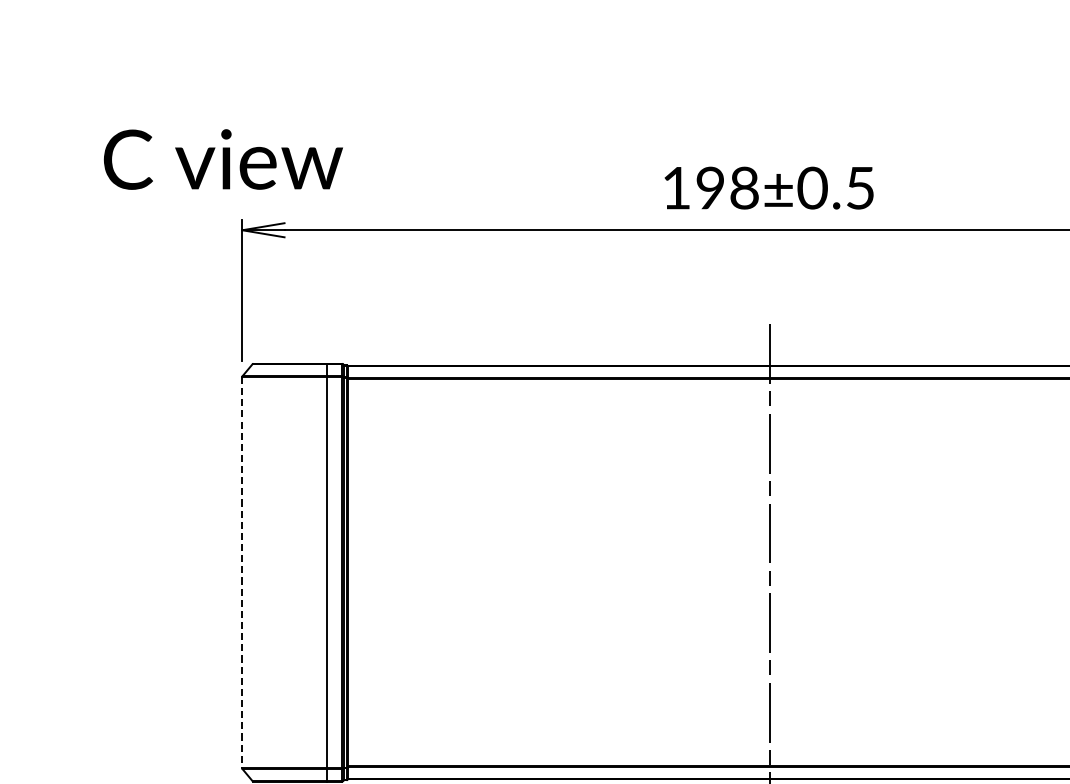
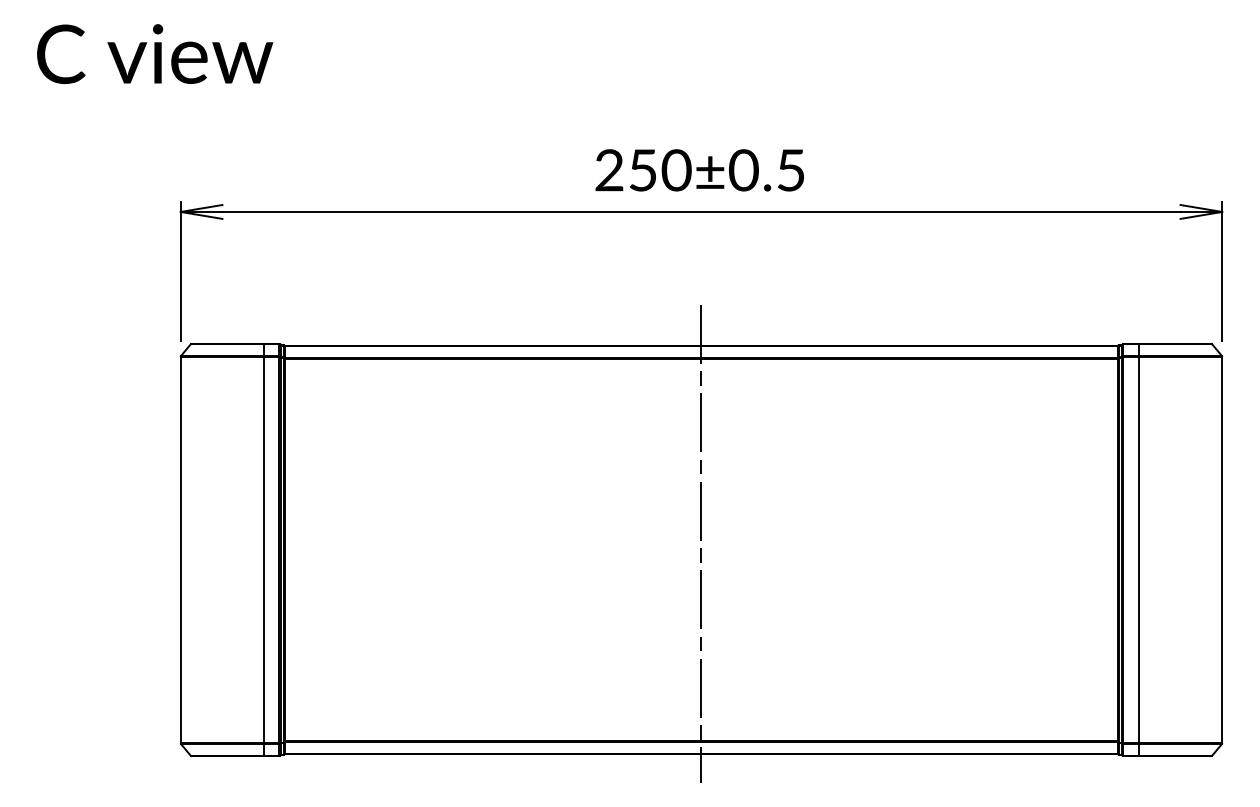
text: (223, 159) -> (155, 54), moved
text: (710, 188) -> (643, 170), 198±0.5 -> 250±0.5
line: (242, 573) -> (180, 550), dashed -> solid

